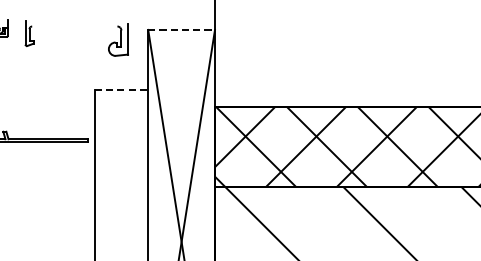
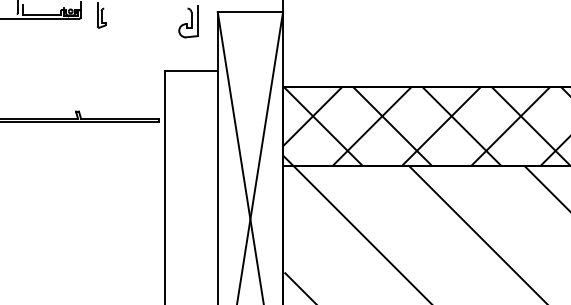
line: (181, 29) -> (250, 11), dashed -> solid
line: (122, 90) -> (192, 71), dashed -> solid

